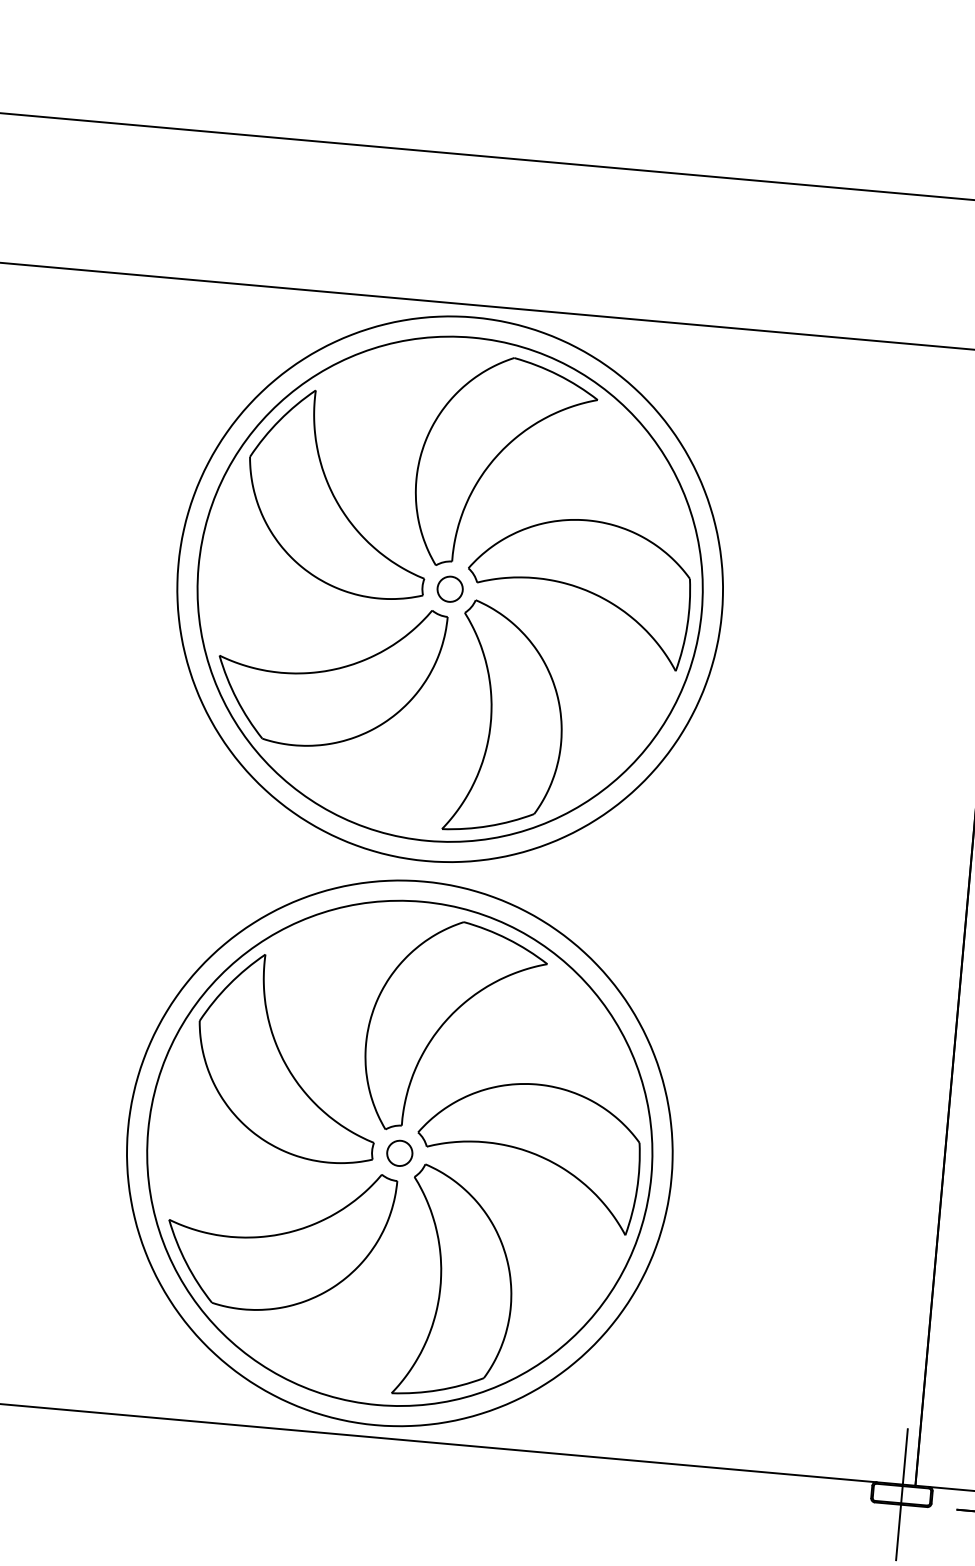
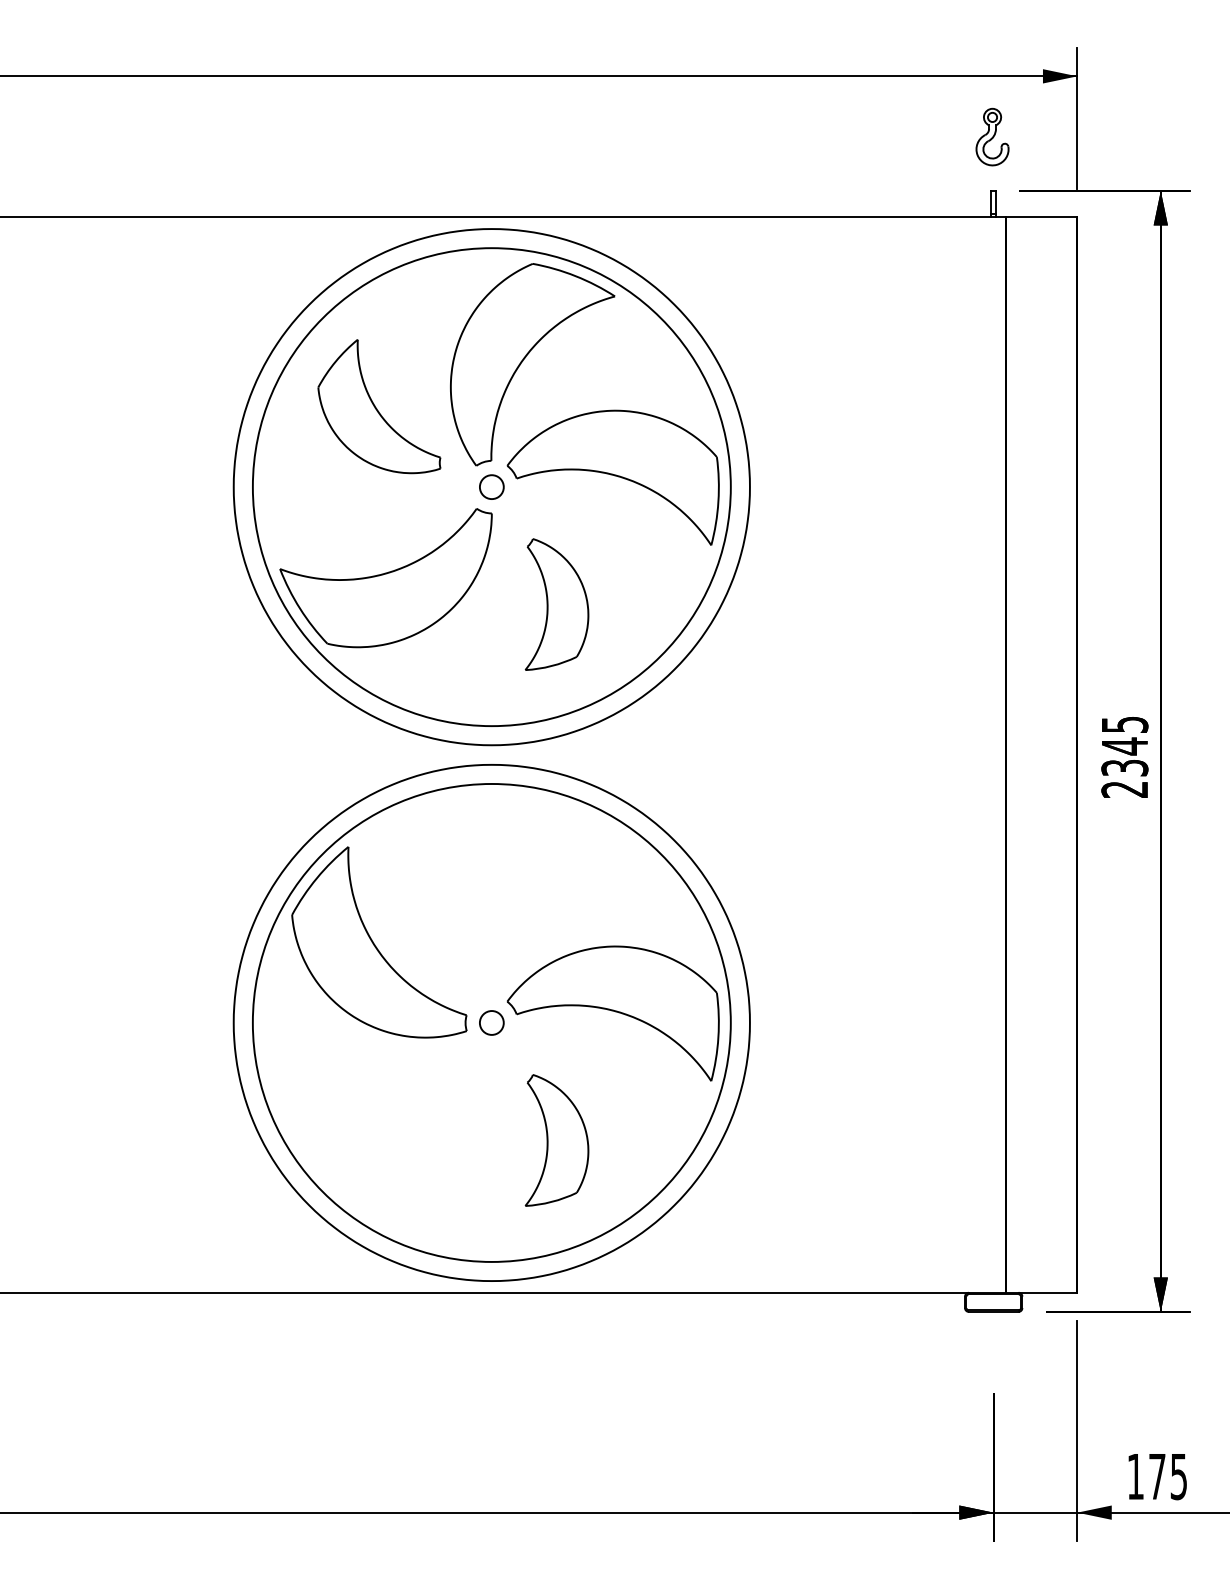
part: (339, 493) -> (379, 406), size x0.7
part: (507, 718) -> (556, 604), size x0.6
part: (447, 1021) -> (525, 894), removed
part: (279, 1238) -> (385, 1113), removed
part: (456, 1283) -> (556, 1140), size x0.6
line: (901, 1494) -> (993, 1302), removed

